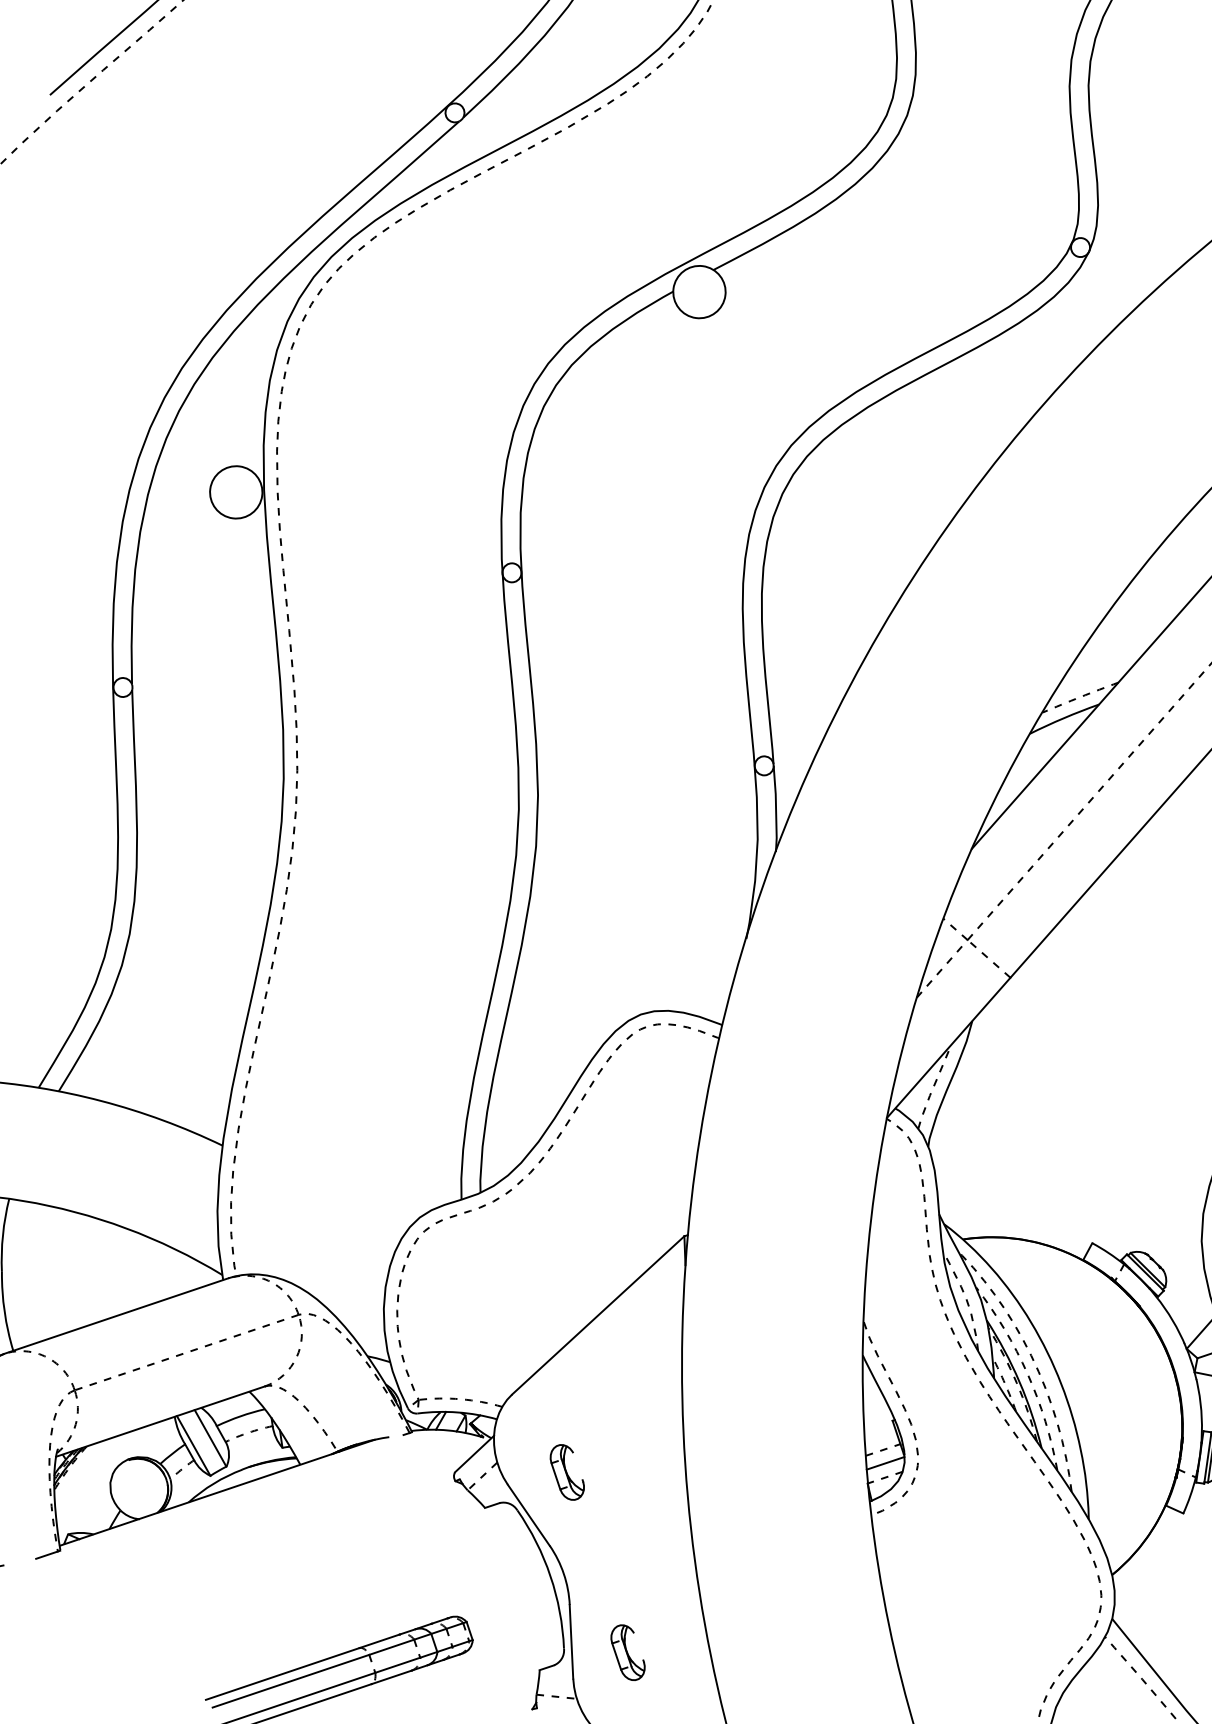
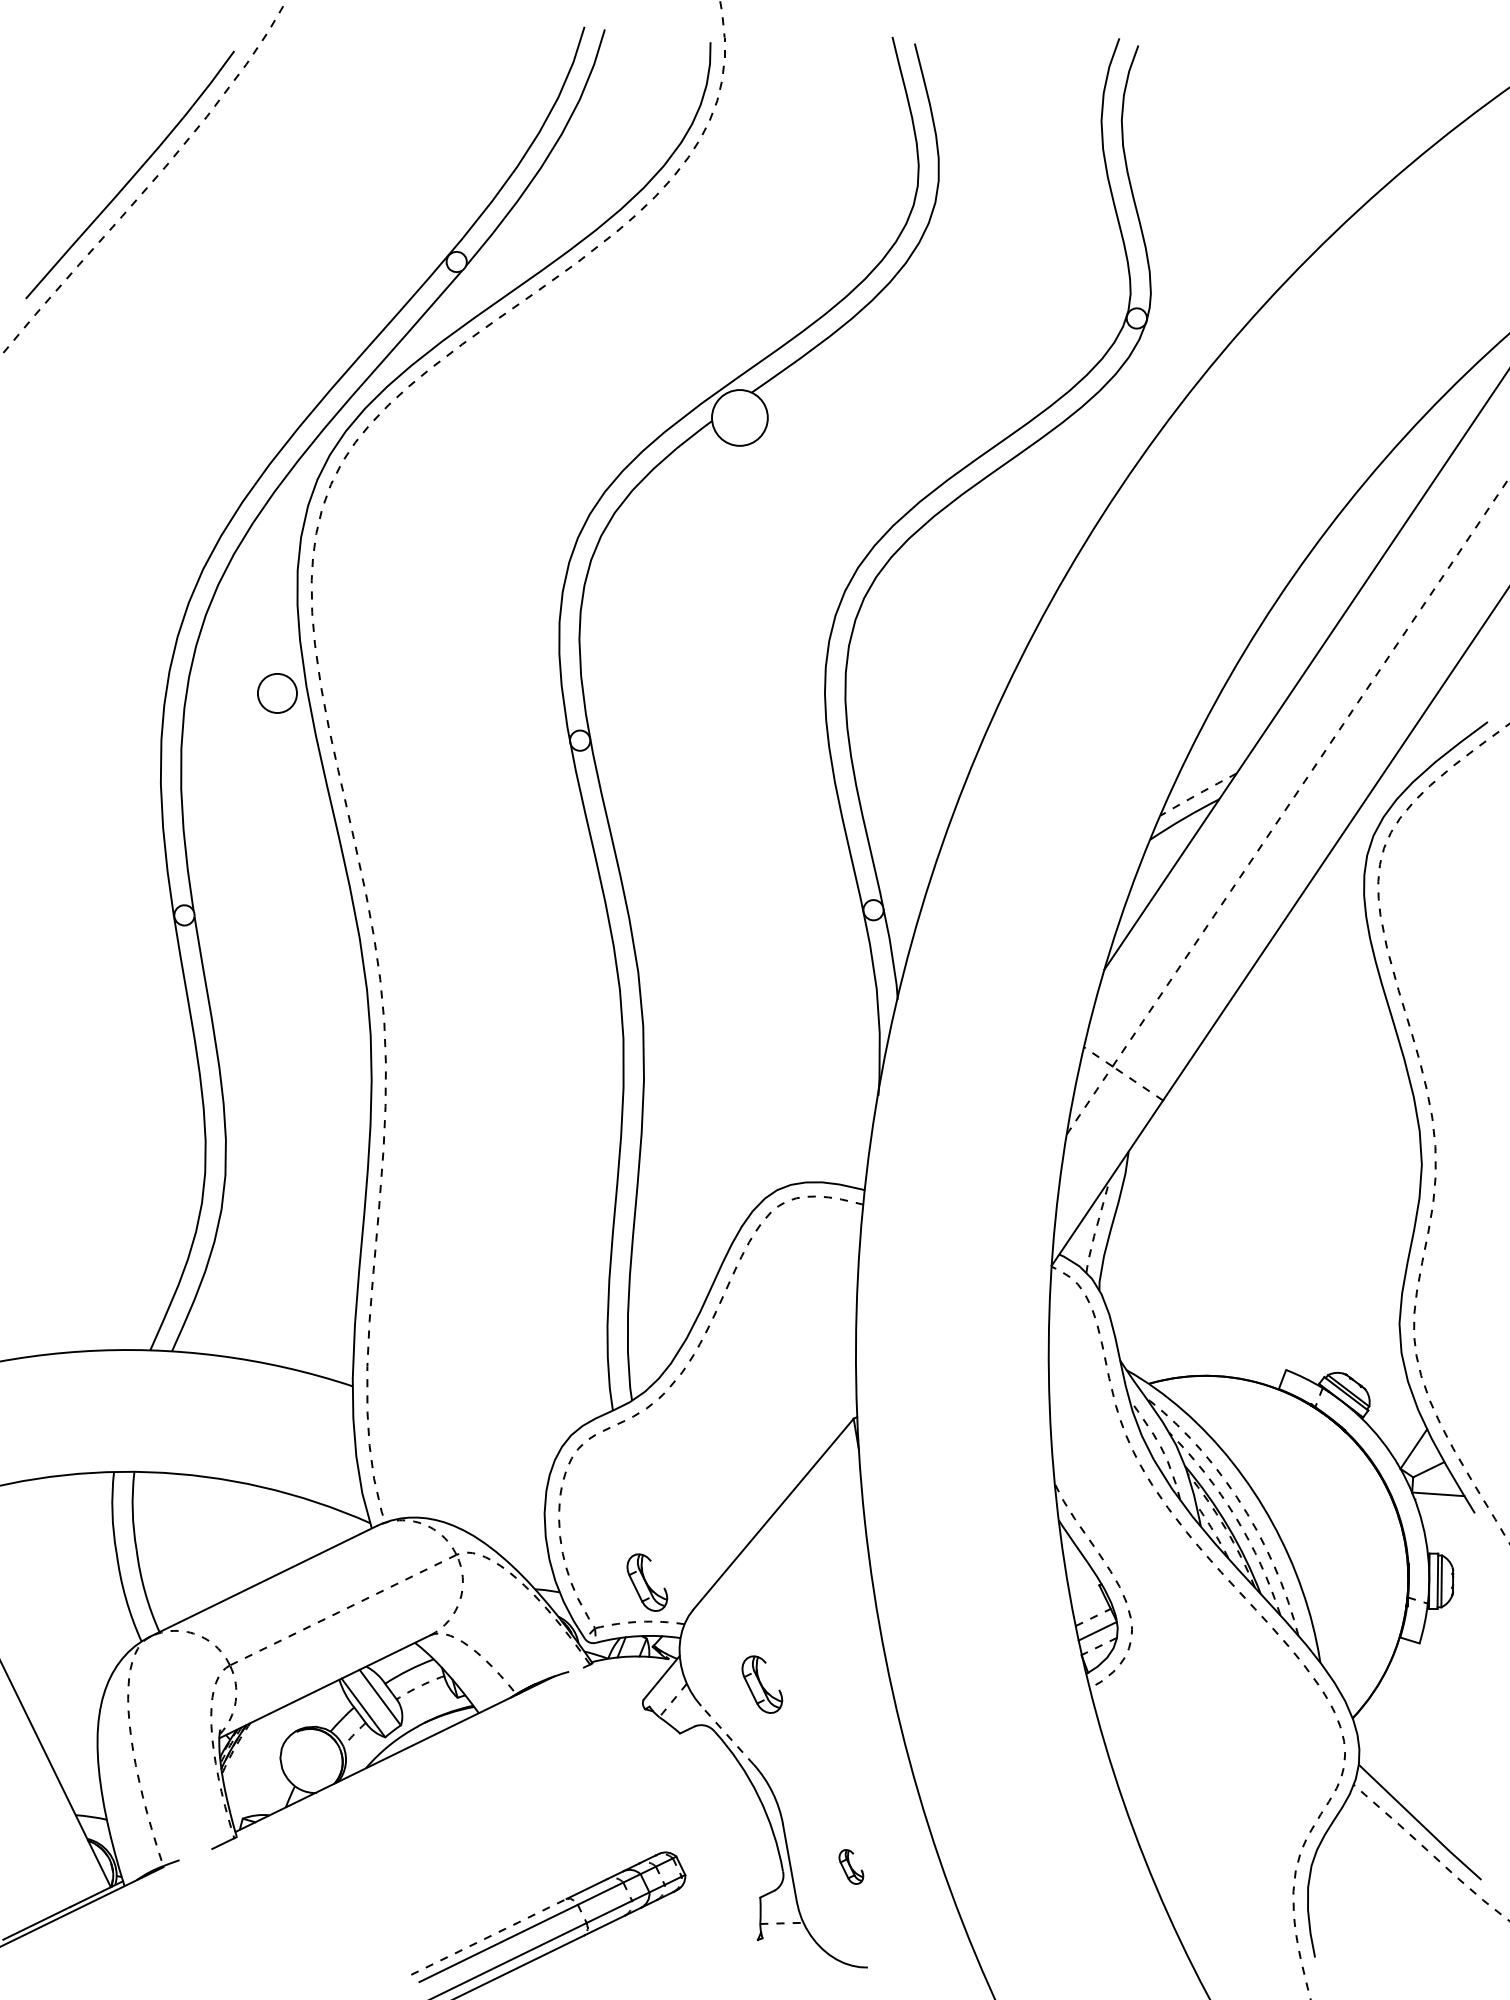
circle: (236, 492) -> (277, 693), size x0.7
part: (472, 1363) -> (647, 1582), added
line: (528, 1514) -> (727, 1734), solid -> dashed
part: (628, 1652) -> (851, 1866), size x0.6
line: (283, 1673) -> (489, 1936), solid -> dashed

